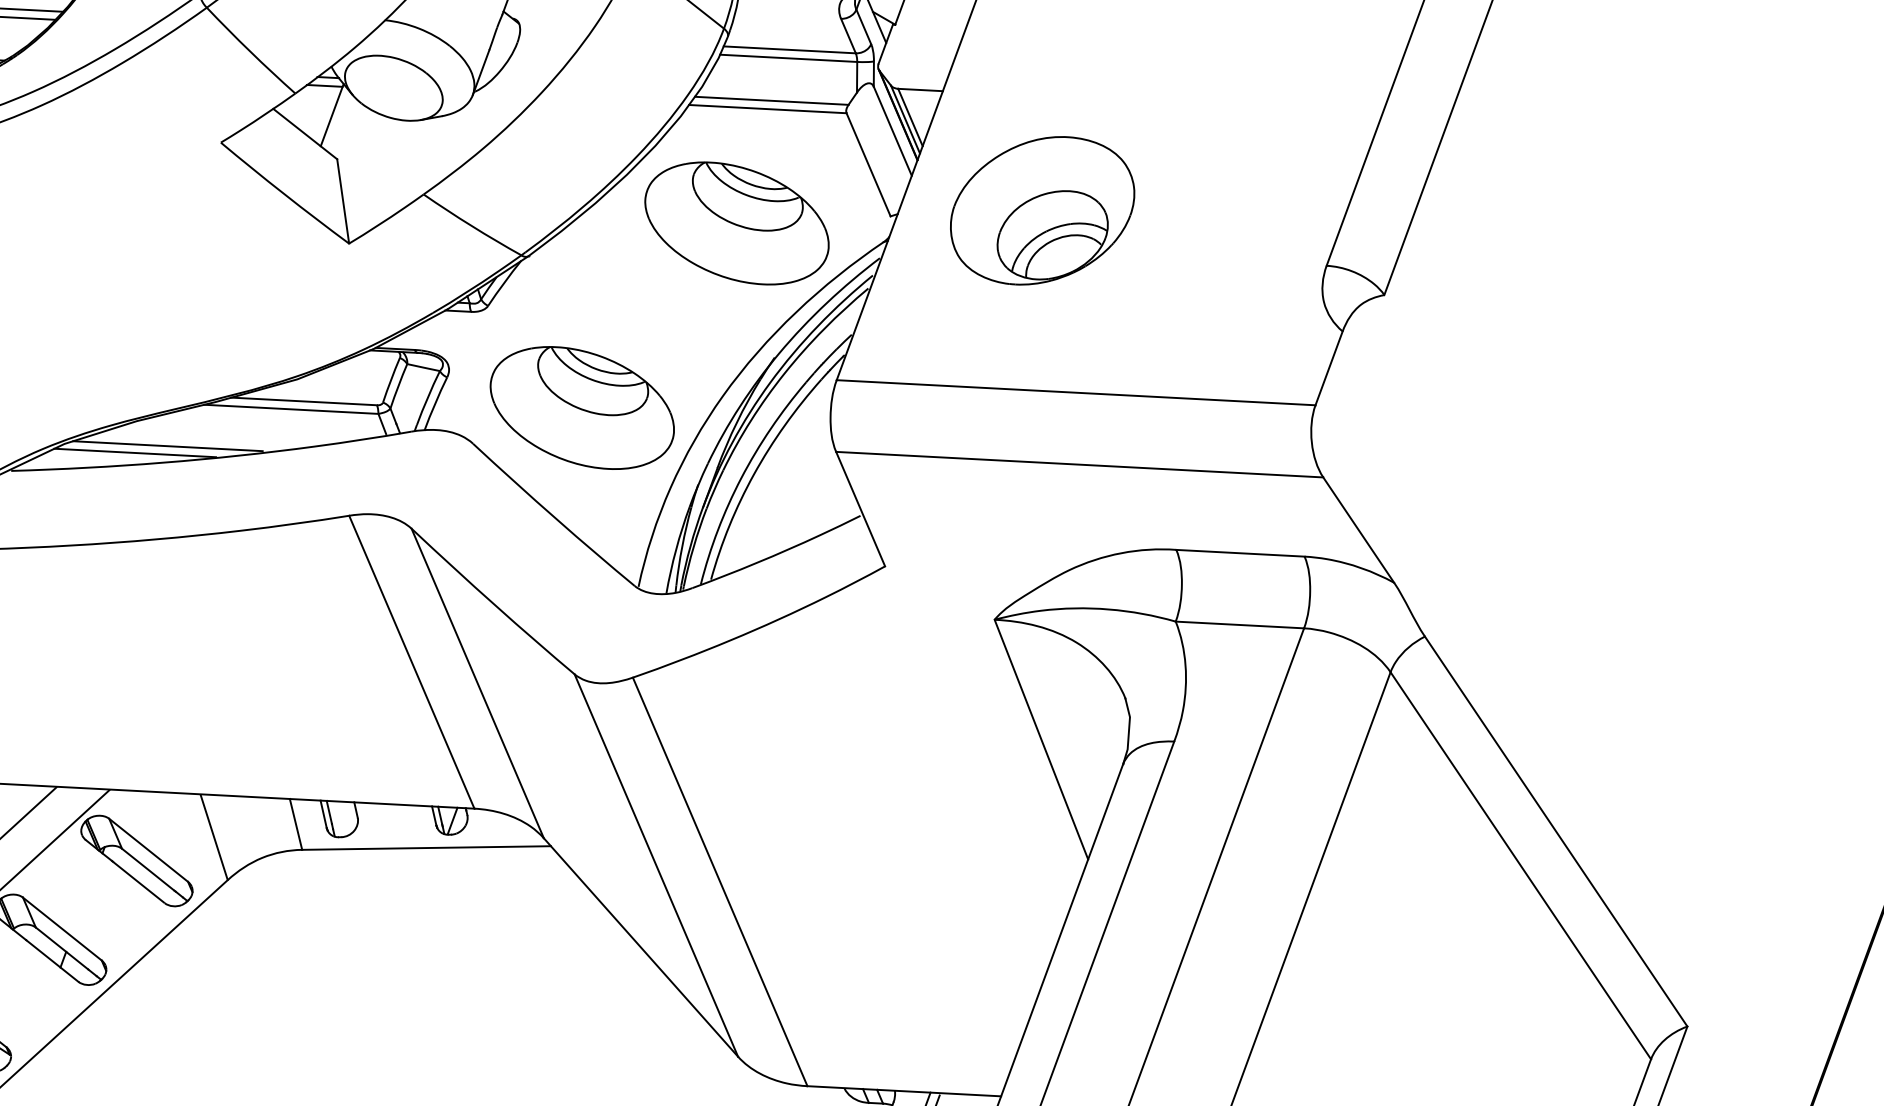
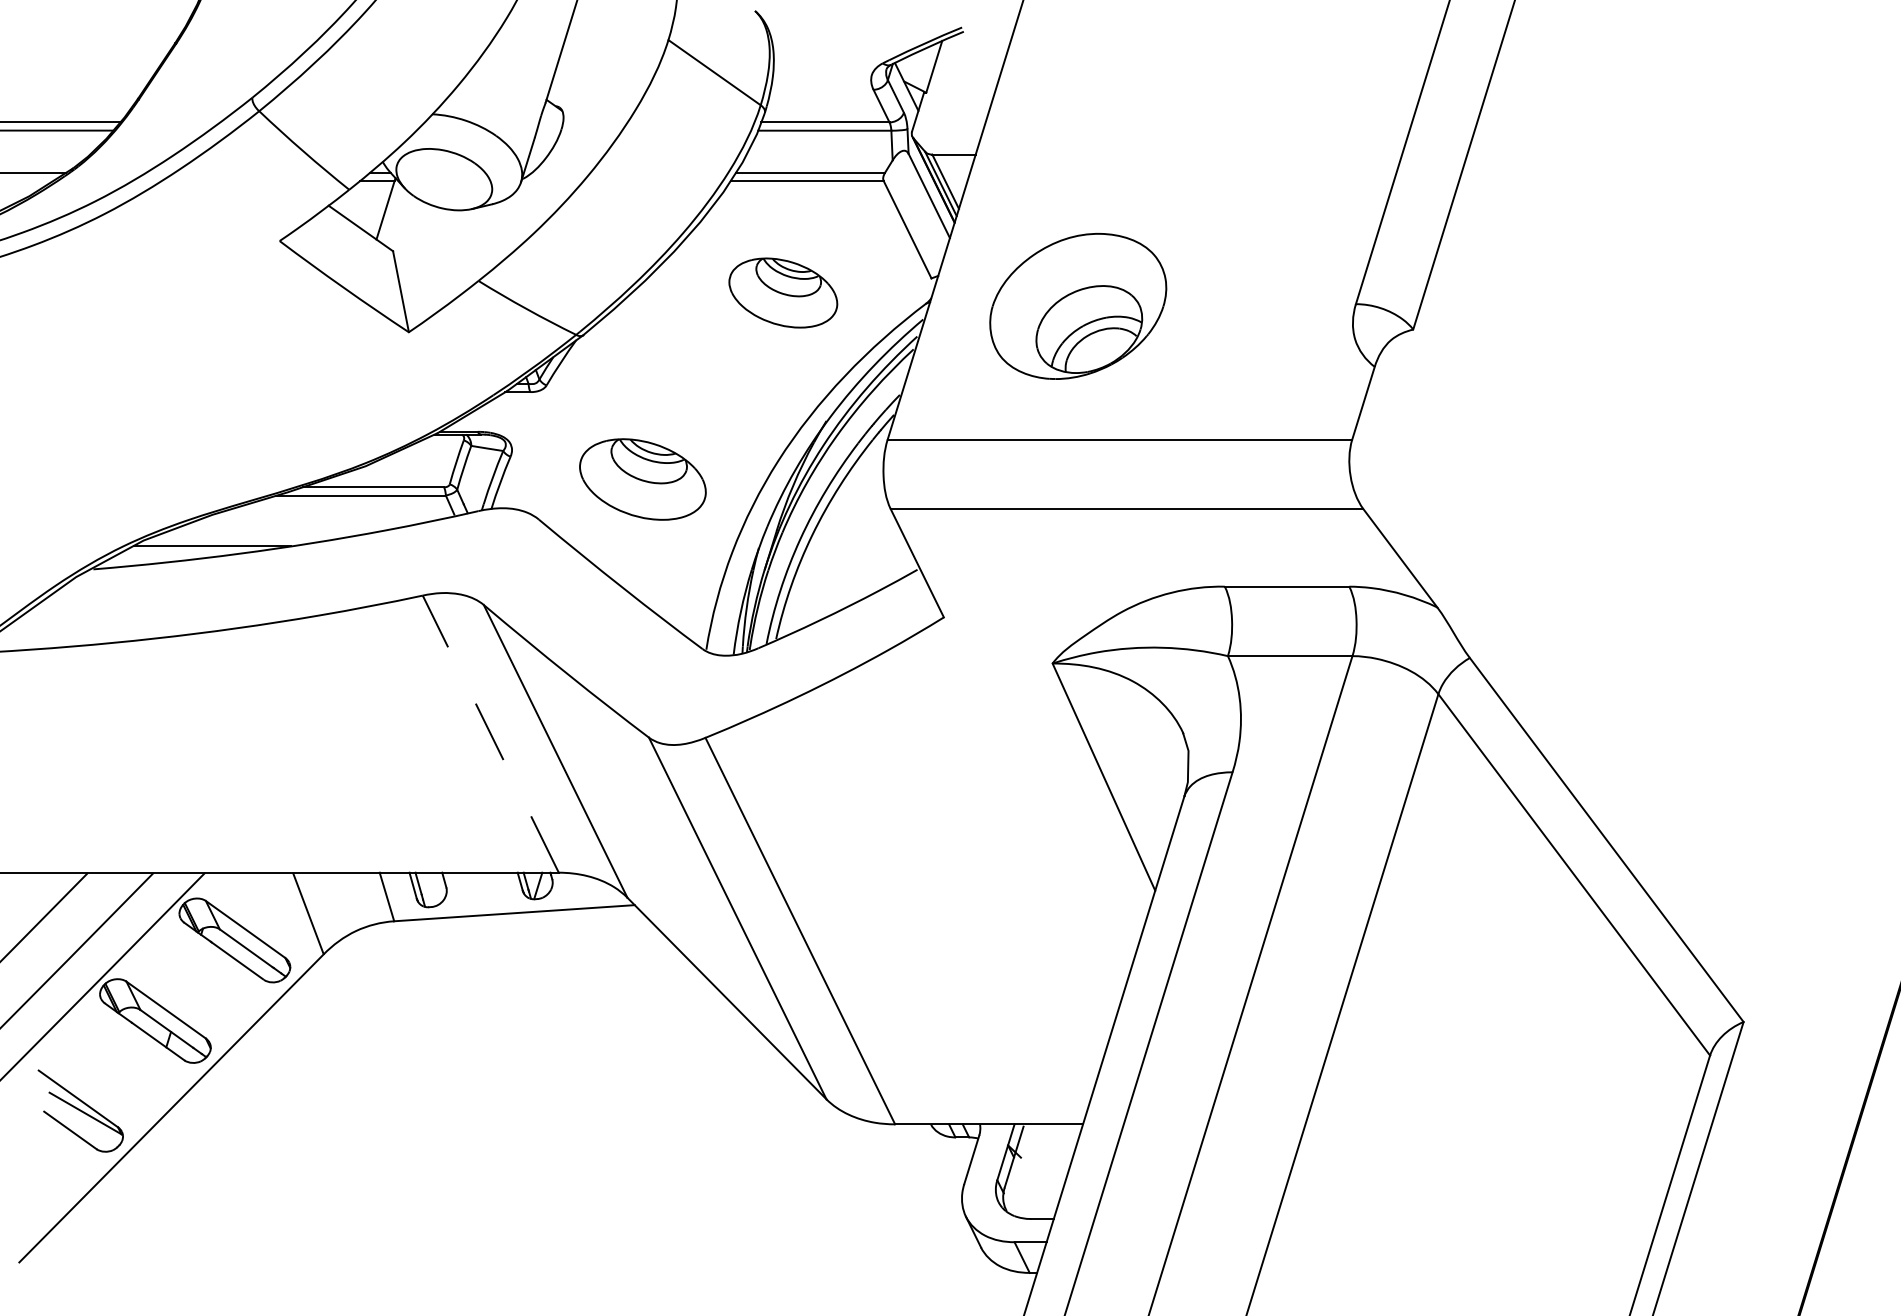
part: (1042, 210) -> (1078, 306), moved
part: (737, 222) -> (783, 292), size x0.6
part: (581, 407) -> (642, 479), size x0.7
line: (167, 446) -> (243, 537), removed
line: (411, 661) -> (490, 733), solid -> dashed

